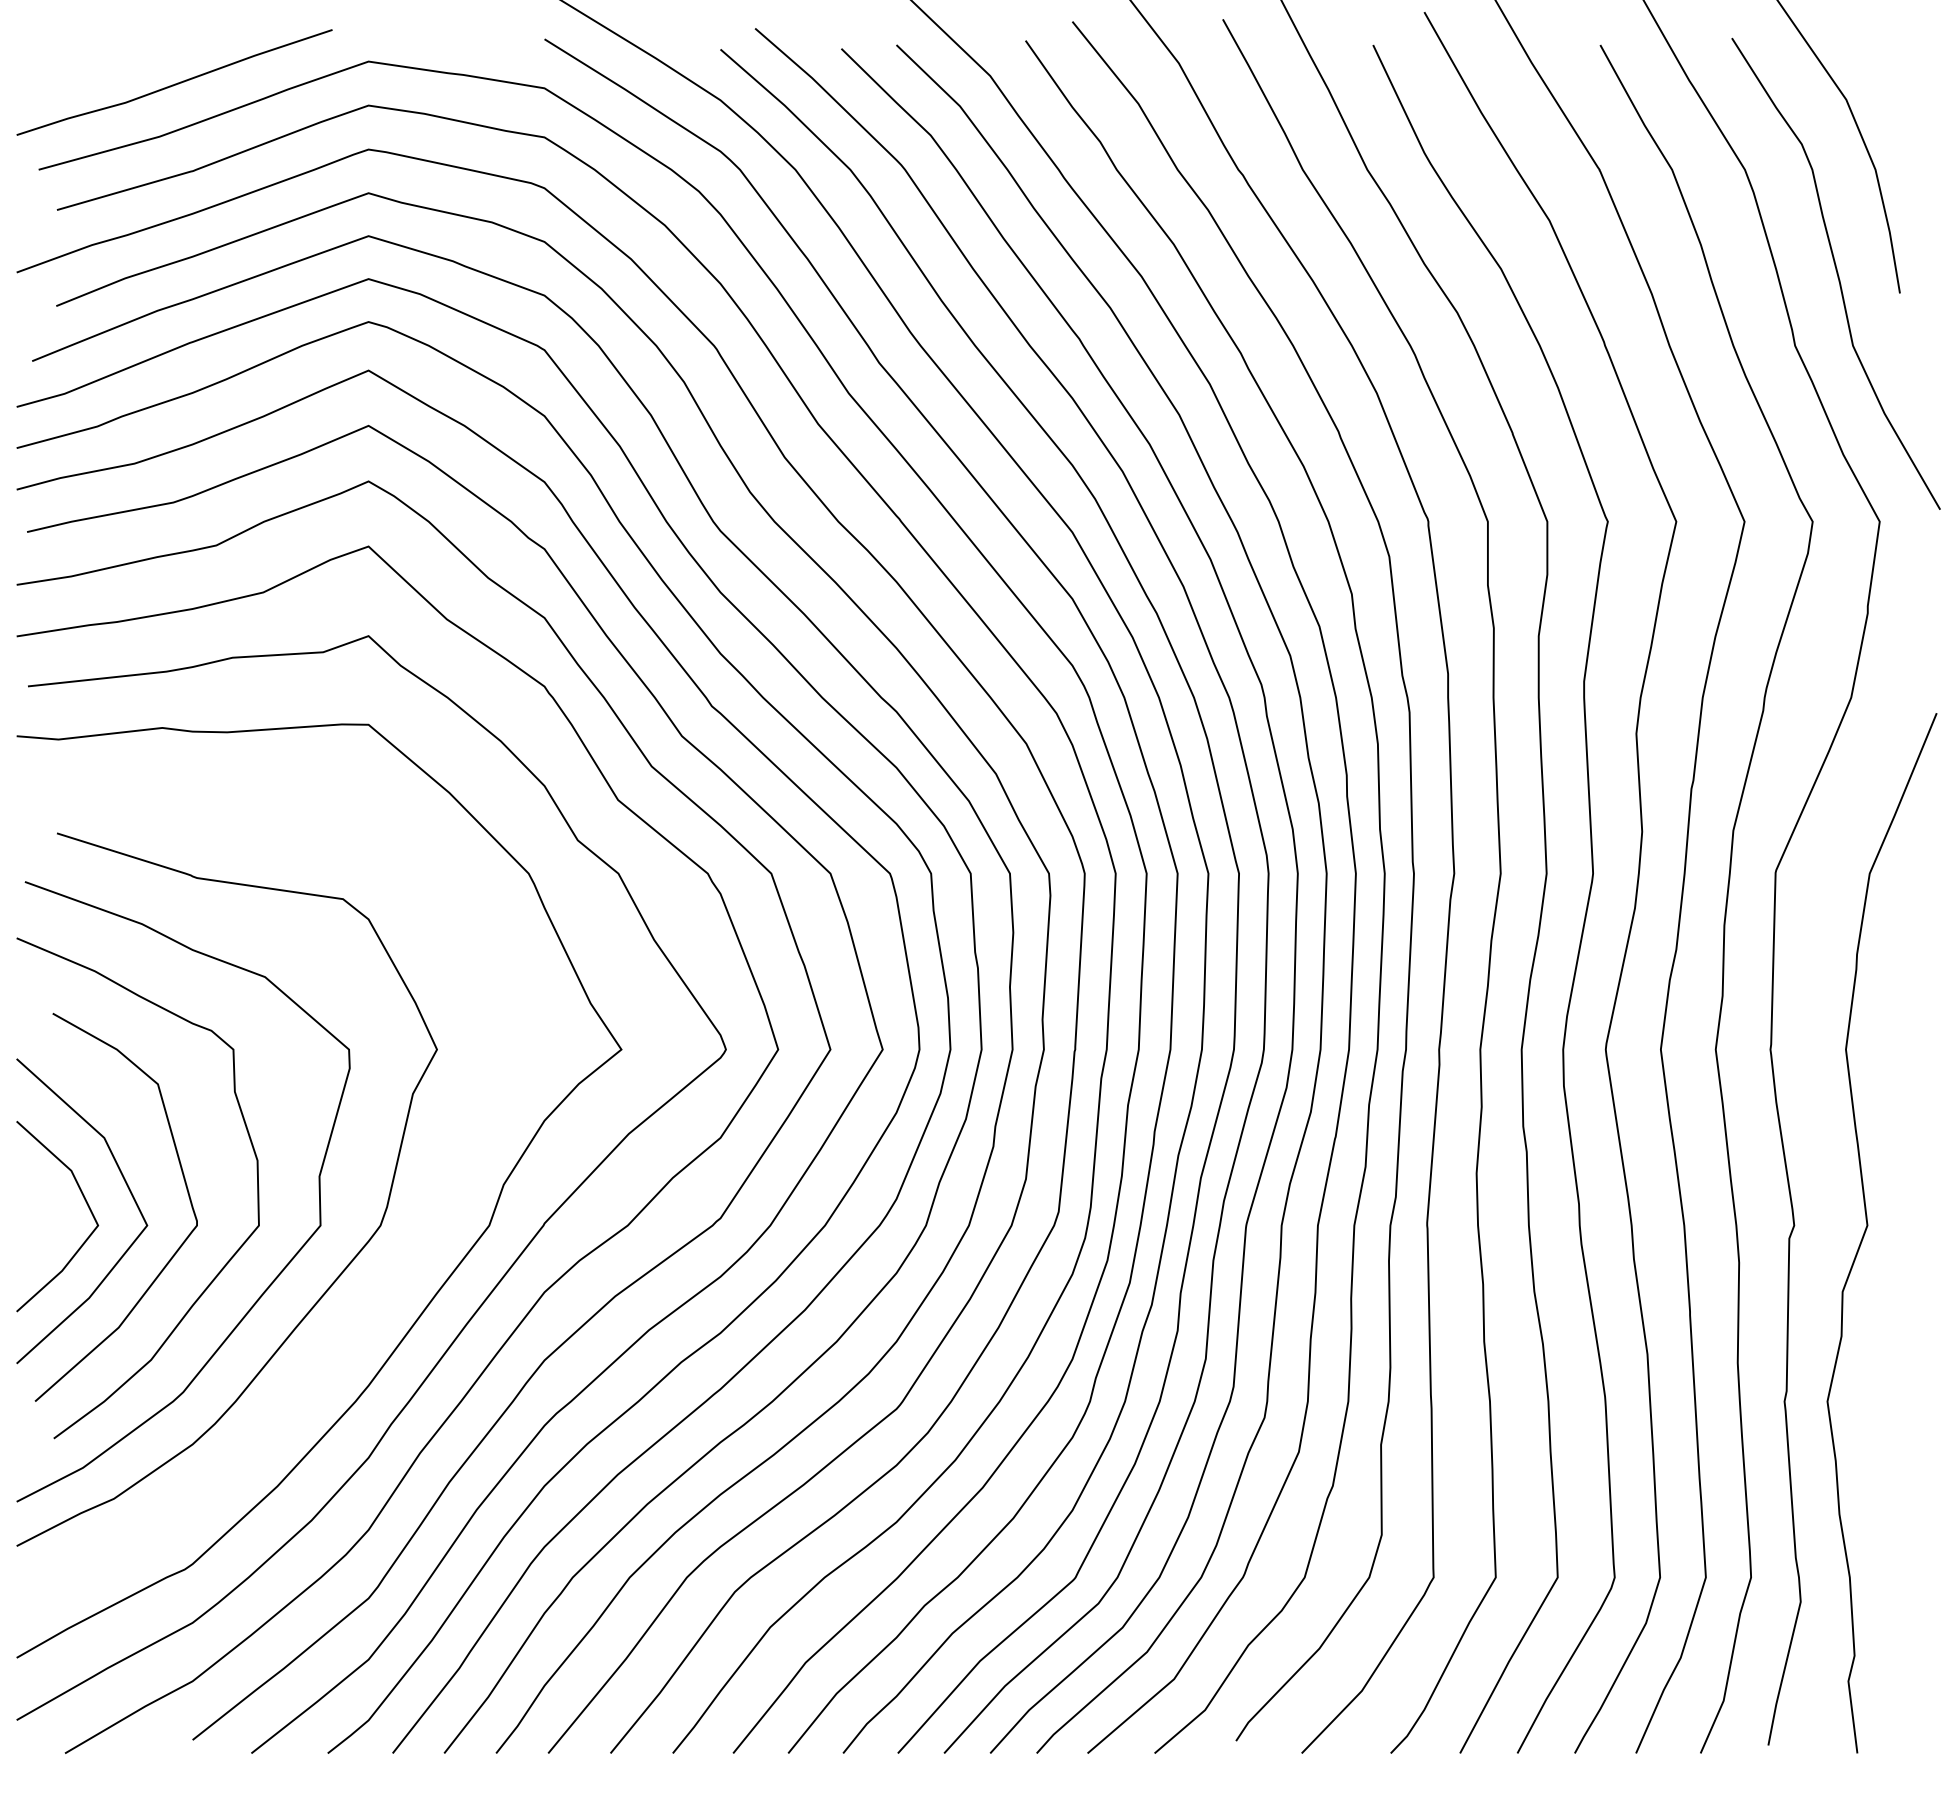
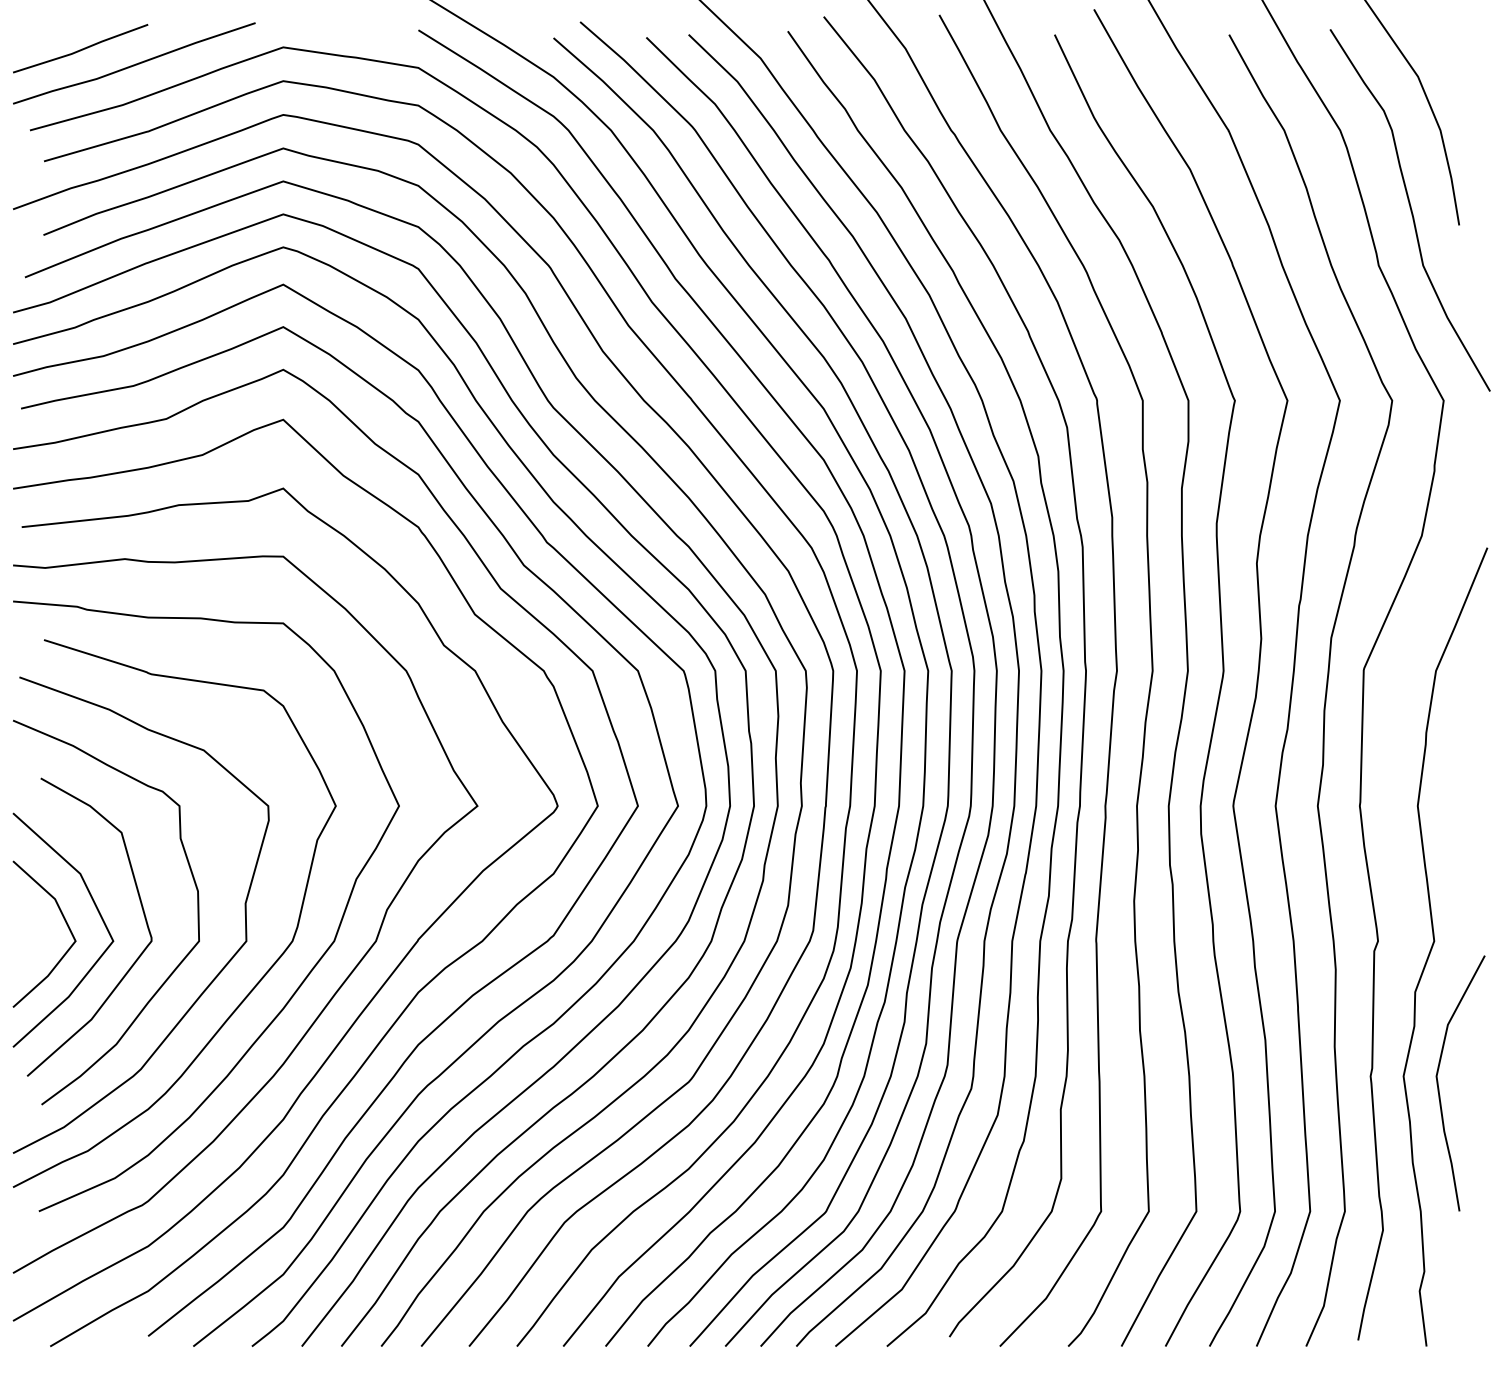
line: (104, 64) -> (80, 49), added
curve: (394, 1276) -> (303, 980), added
curve: (1873, 1414) -> (1438, 1086), added

